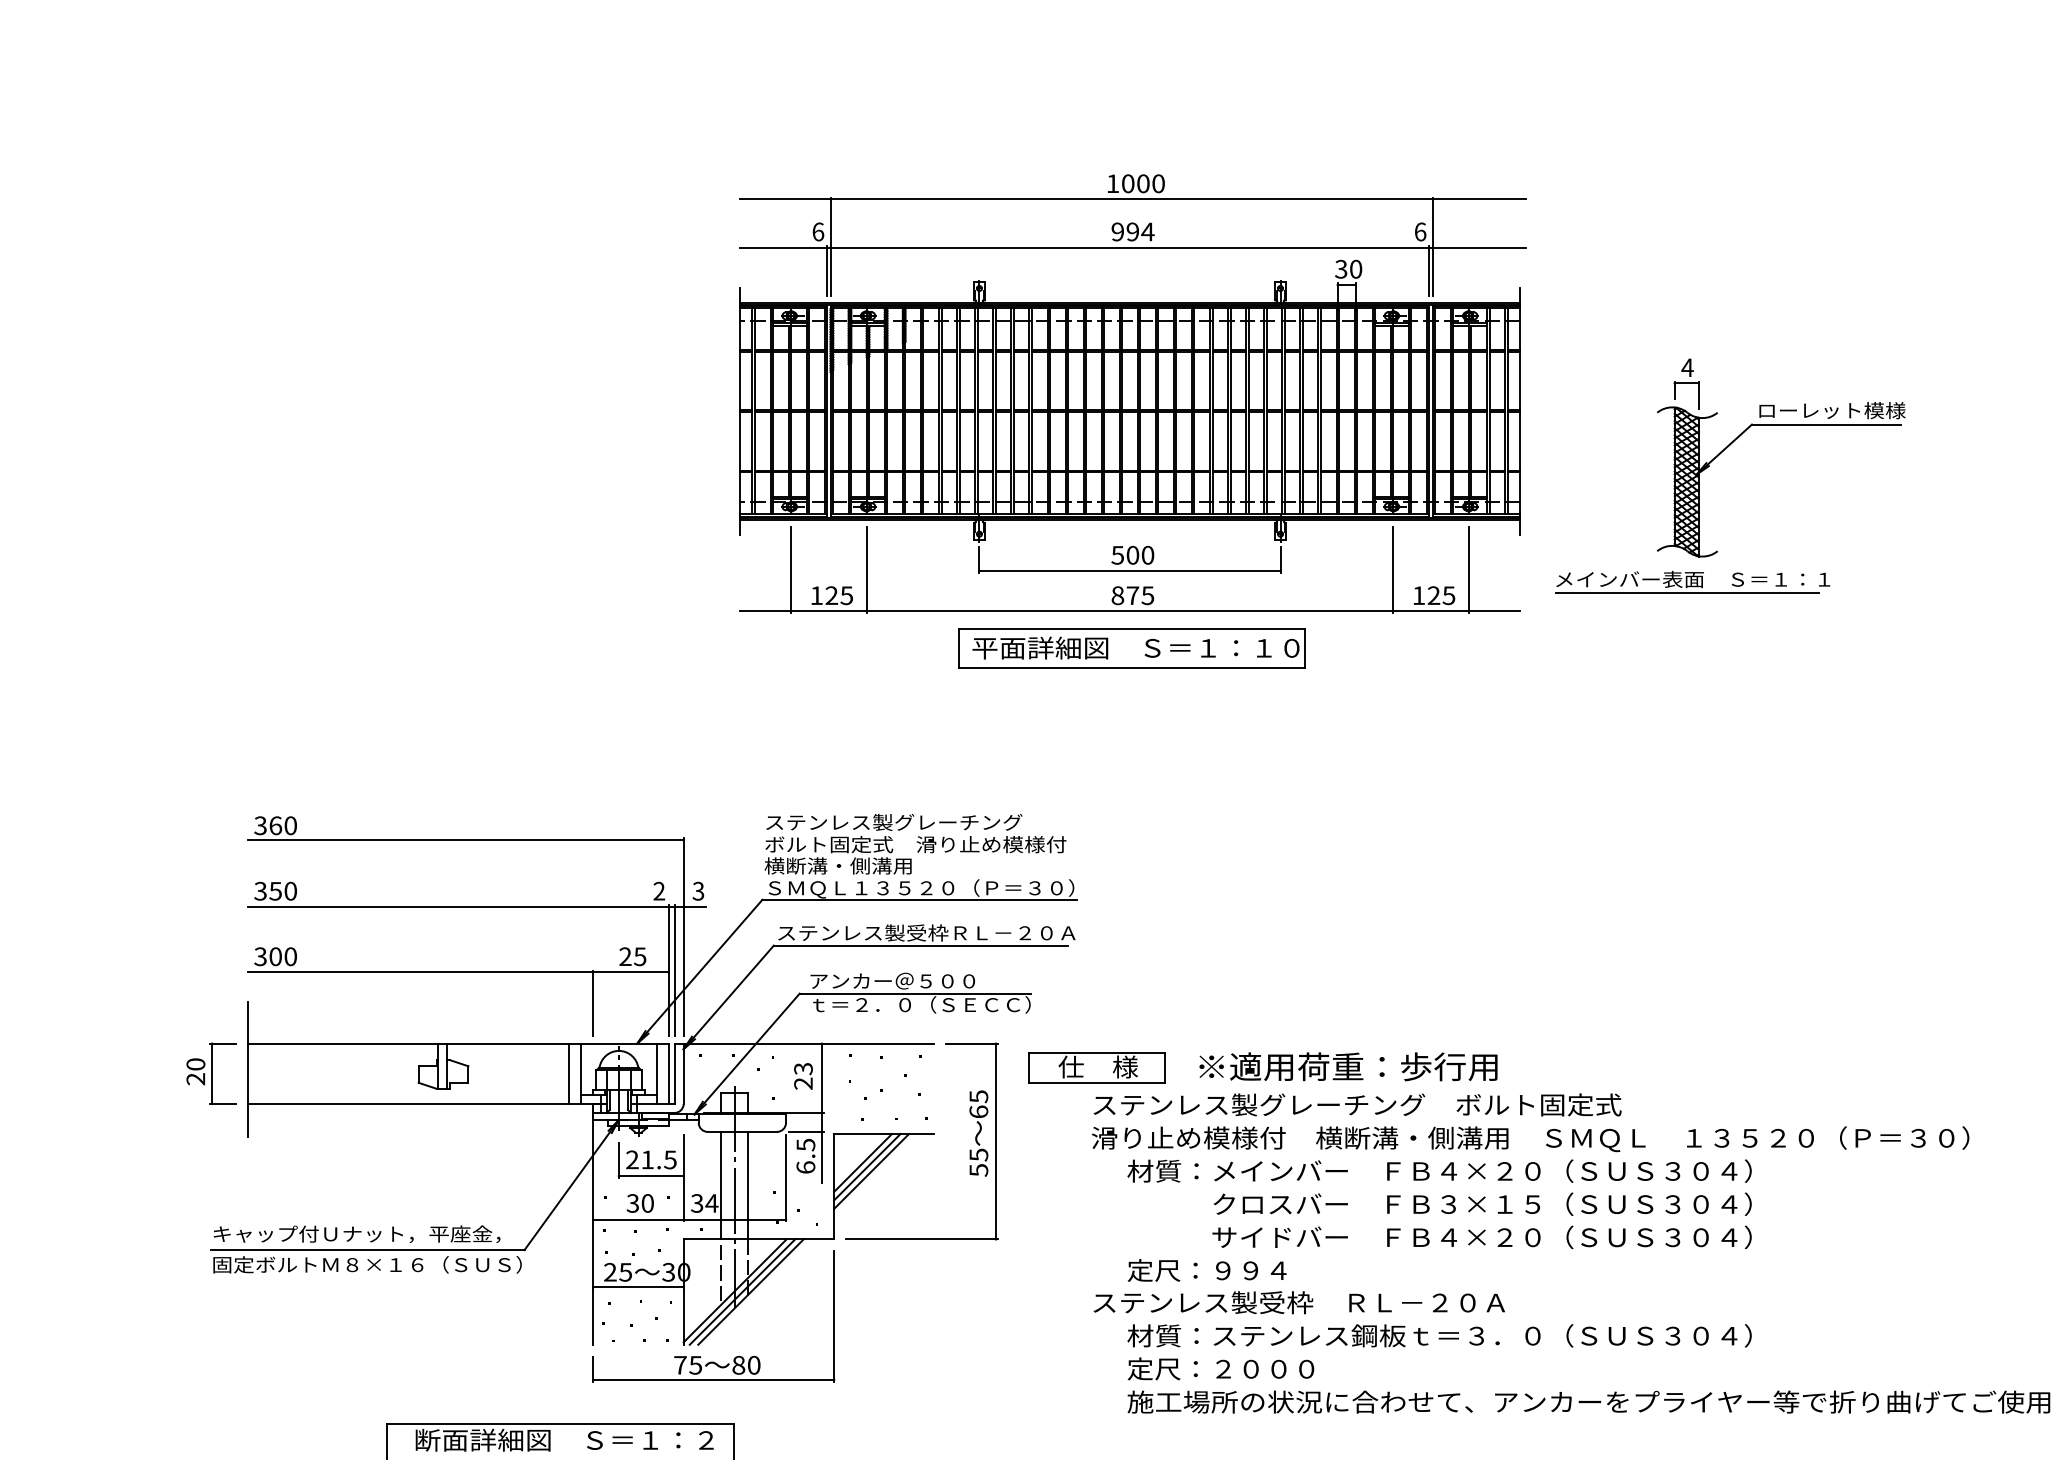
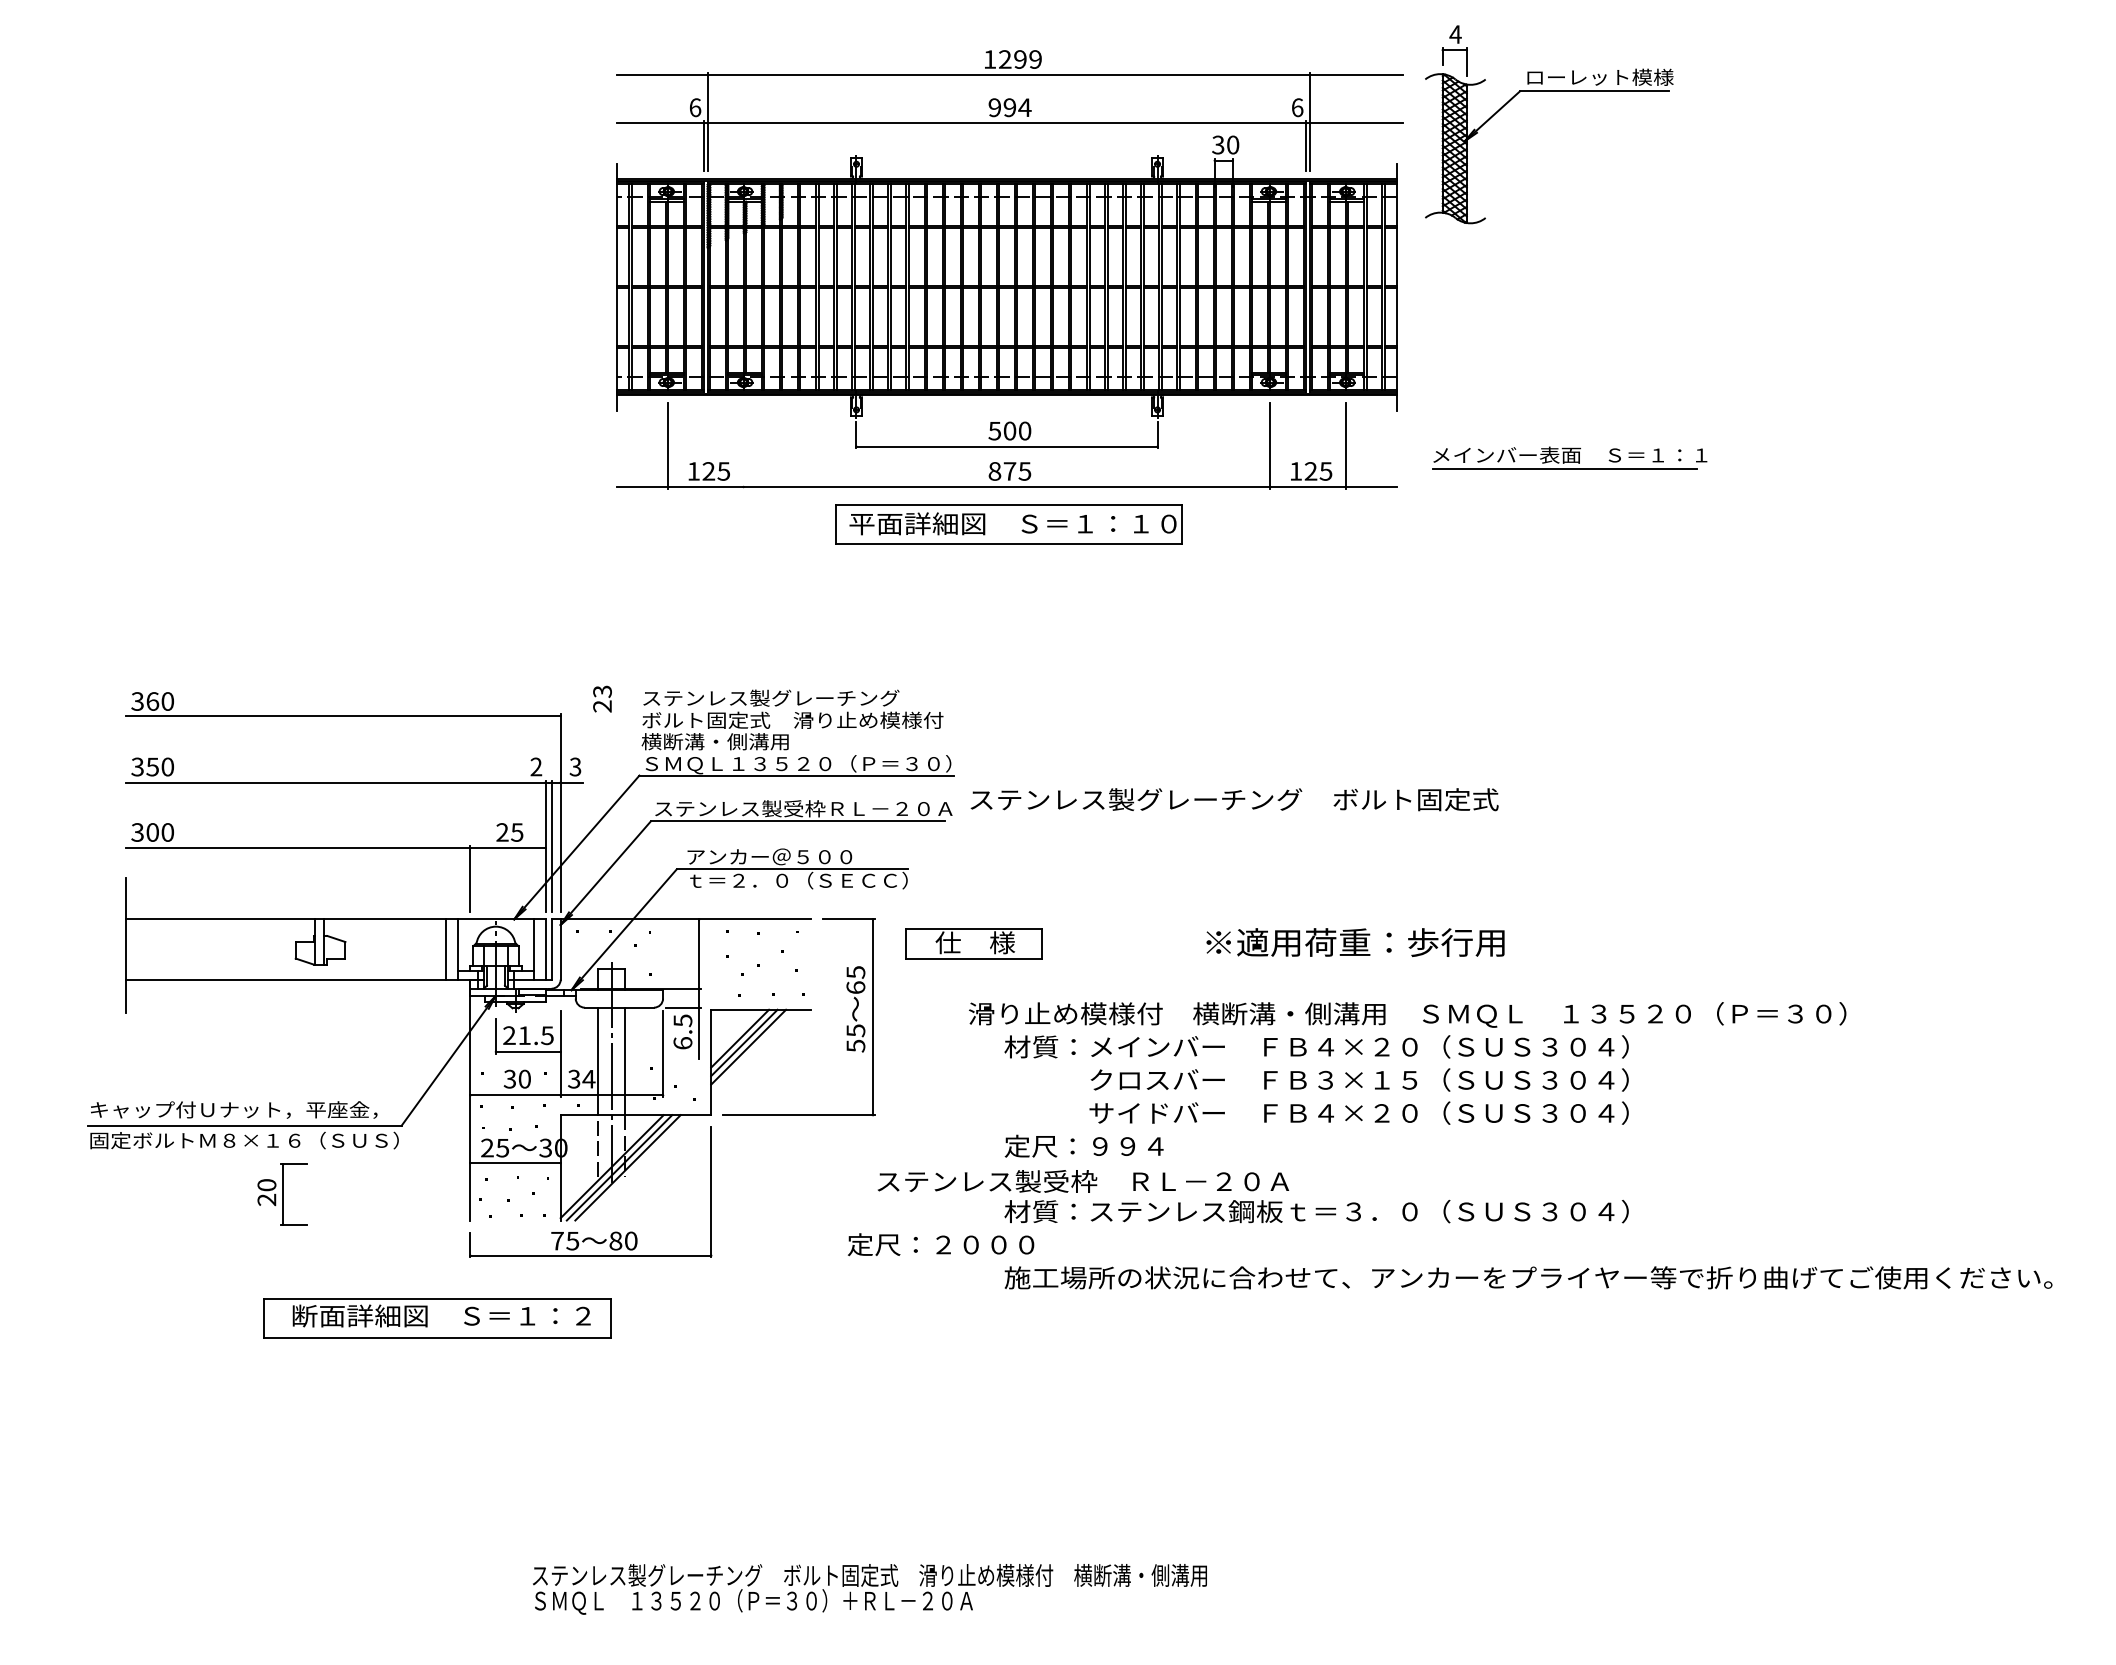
text: (1143, 183) -> (1020, 59), 1000 -> 1299
part: (1781, 424) -> (1549, 91), moved
line: (866, 569) -> (743, 445), removed
text: (1348, 1066) -> (1355, 942), moved
part: (211, 1073) -> (282, 1194), moved
text: (803, 1075) -> (602, 698), moved
text: (1357, 1104) -> (1234, 799), moved
text: (1299, 1302) -> (1083, 1181), moved
text: (1221, 1368) -> (941, 1244), moved

